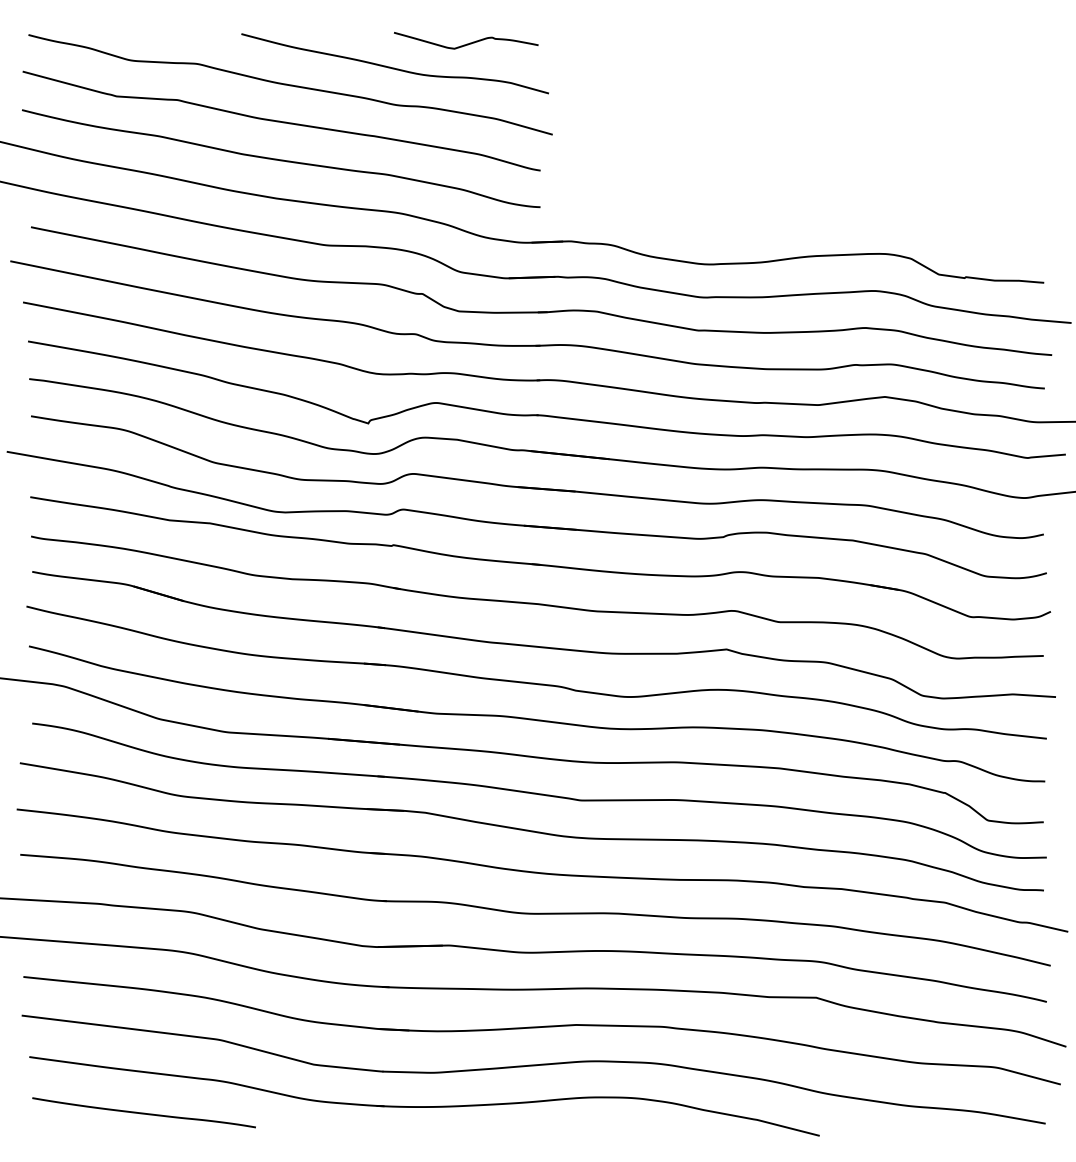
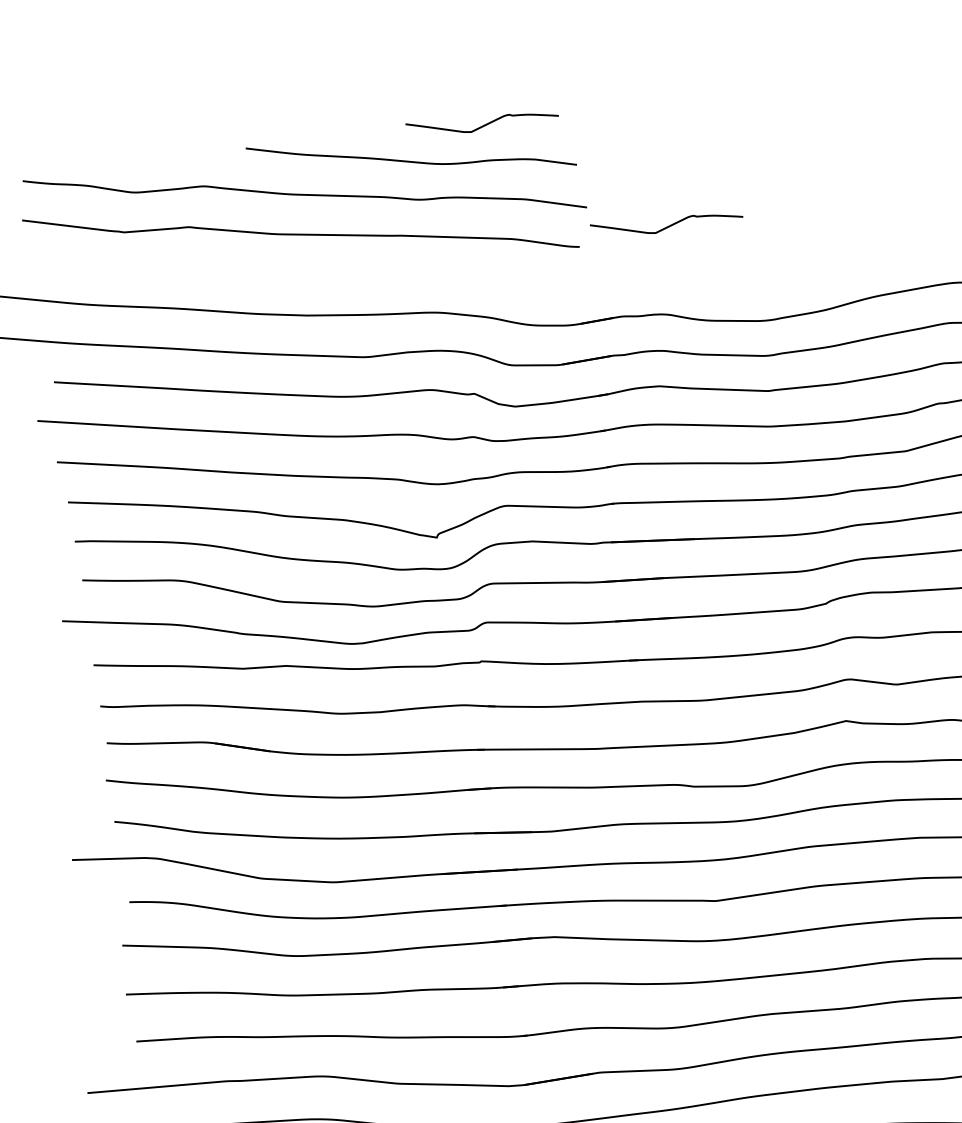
curve: (281, 159) -> (306, 273), removed
curve: (625, 162) -> (667, 225), added

